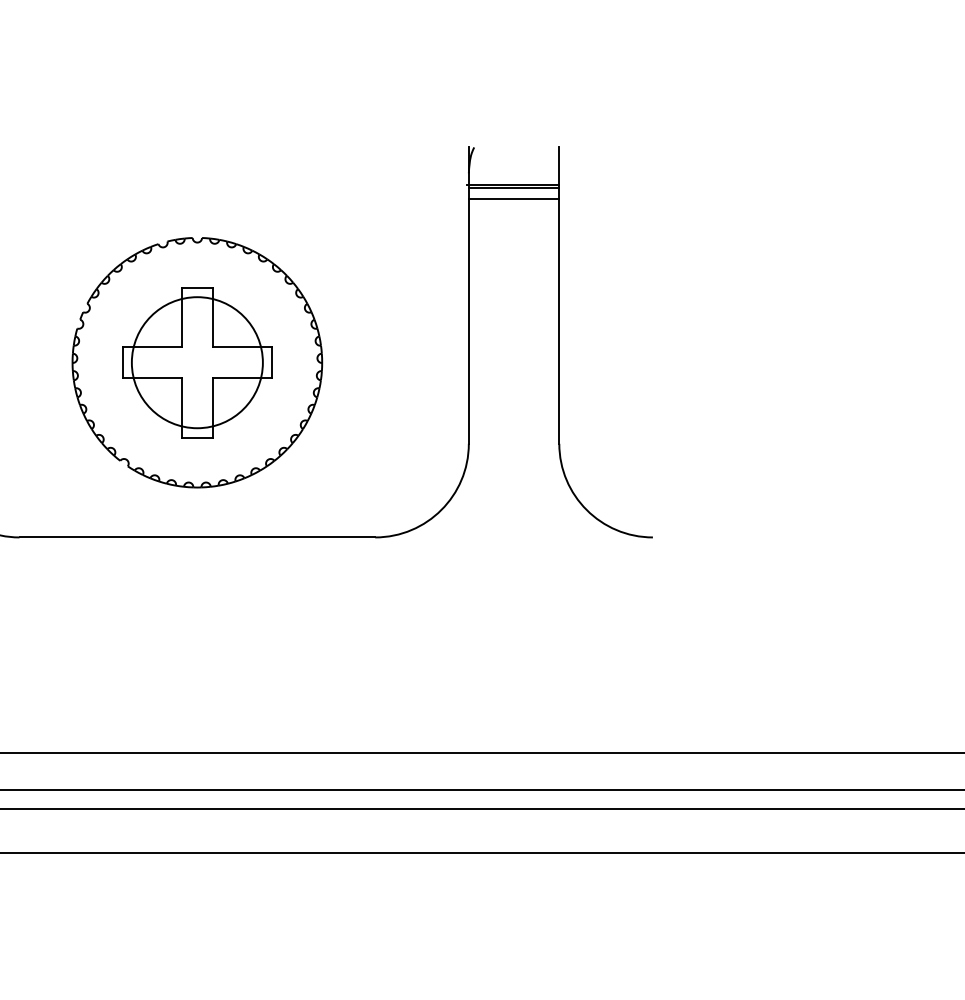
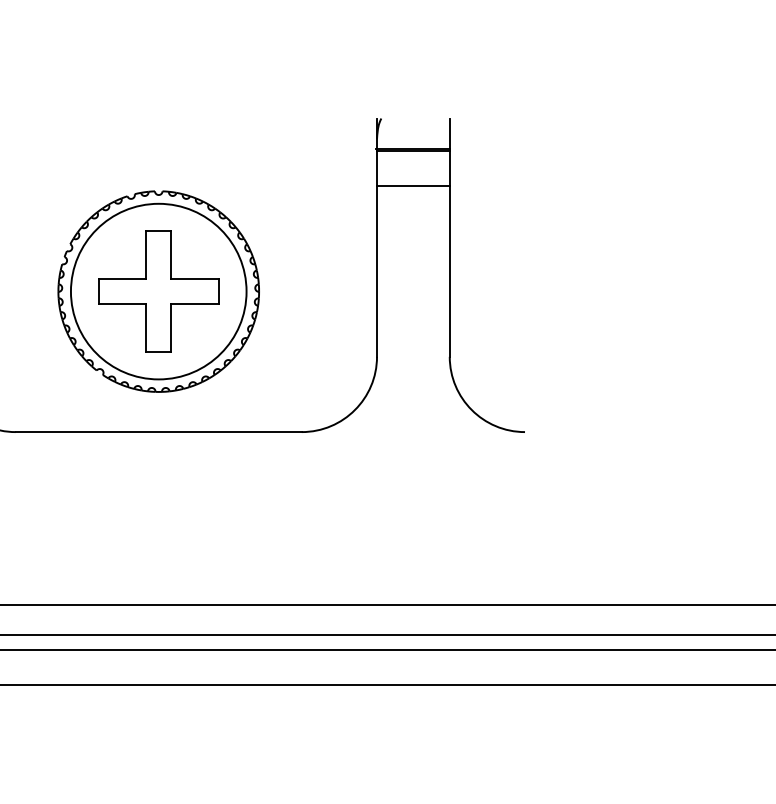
line: (513, 198) -> (412, 186), moved
circle: (197, 362) -> (158, 291), size x1.67

